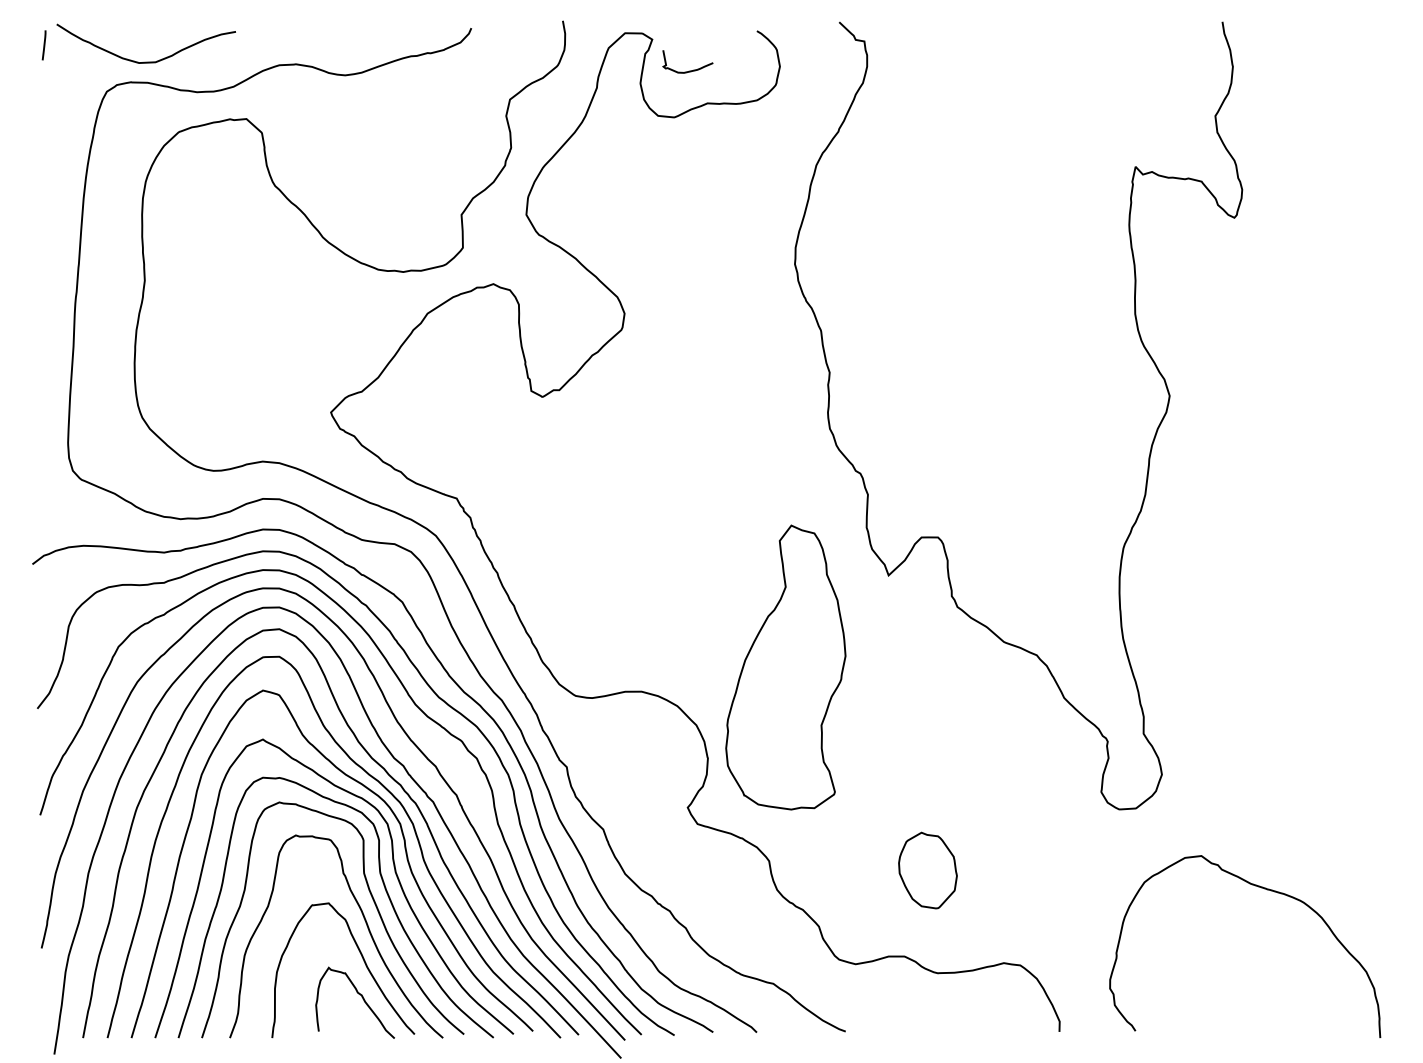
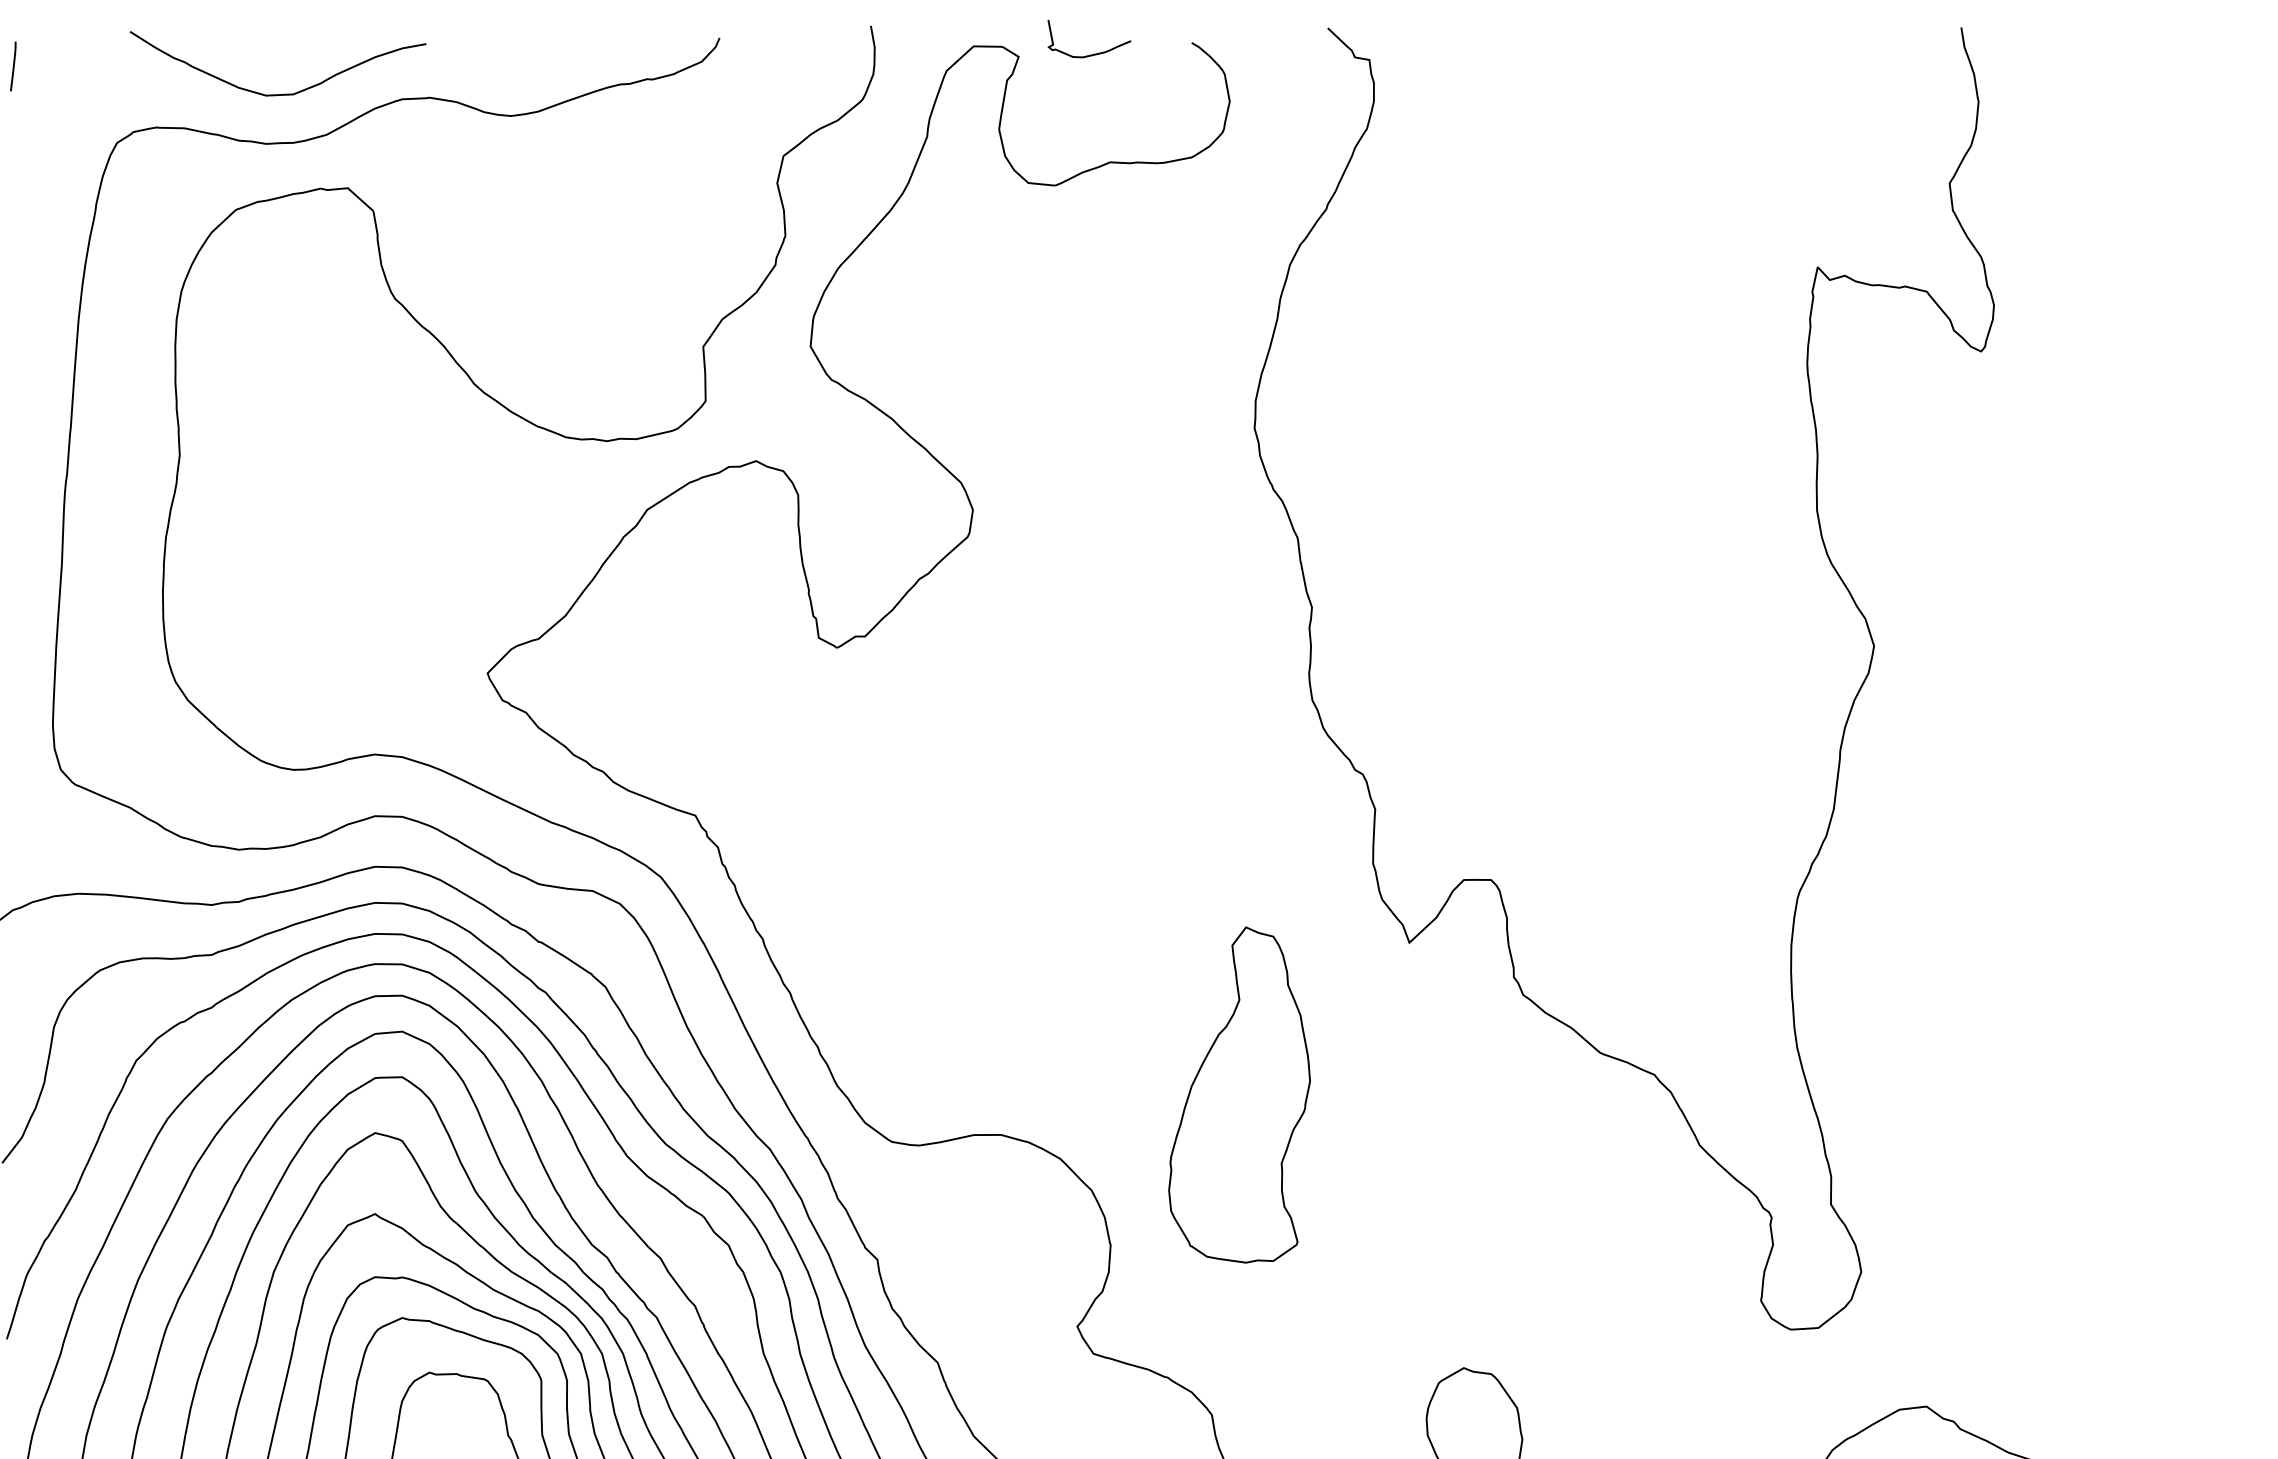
curve: (145, 61) -> (276, 93), moved
curve: (689, 70) -> (1091, 53), moved
part: (785, 667) -> (1238, 1094), size x0.71

